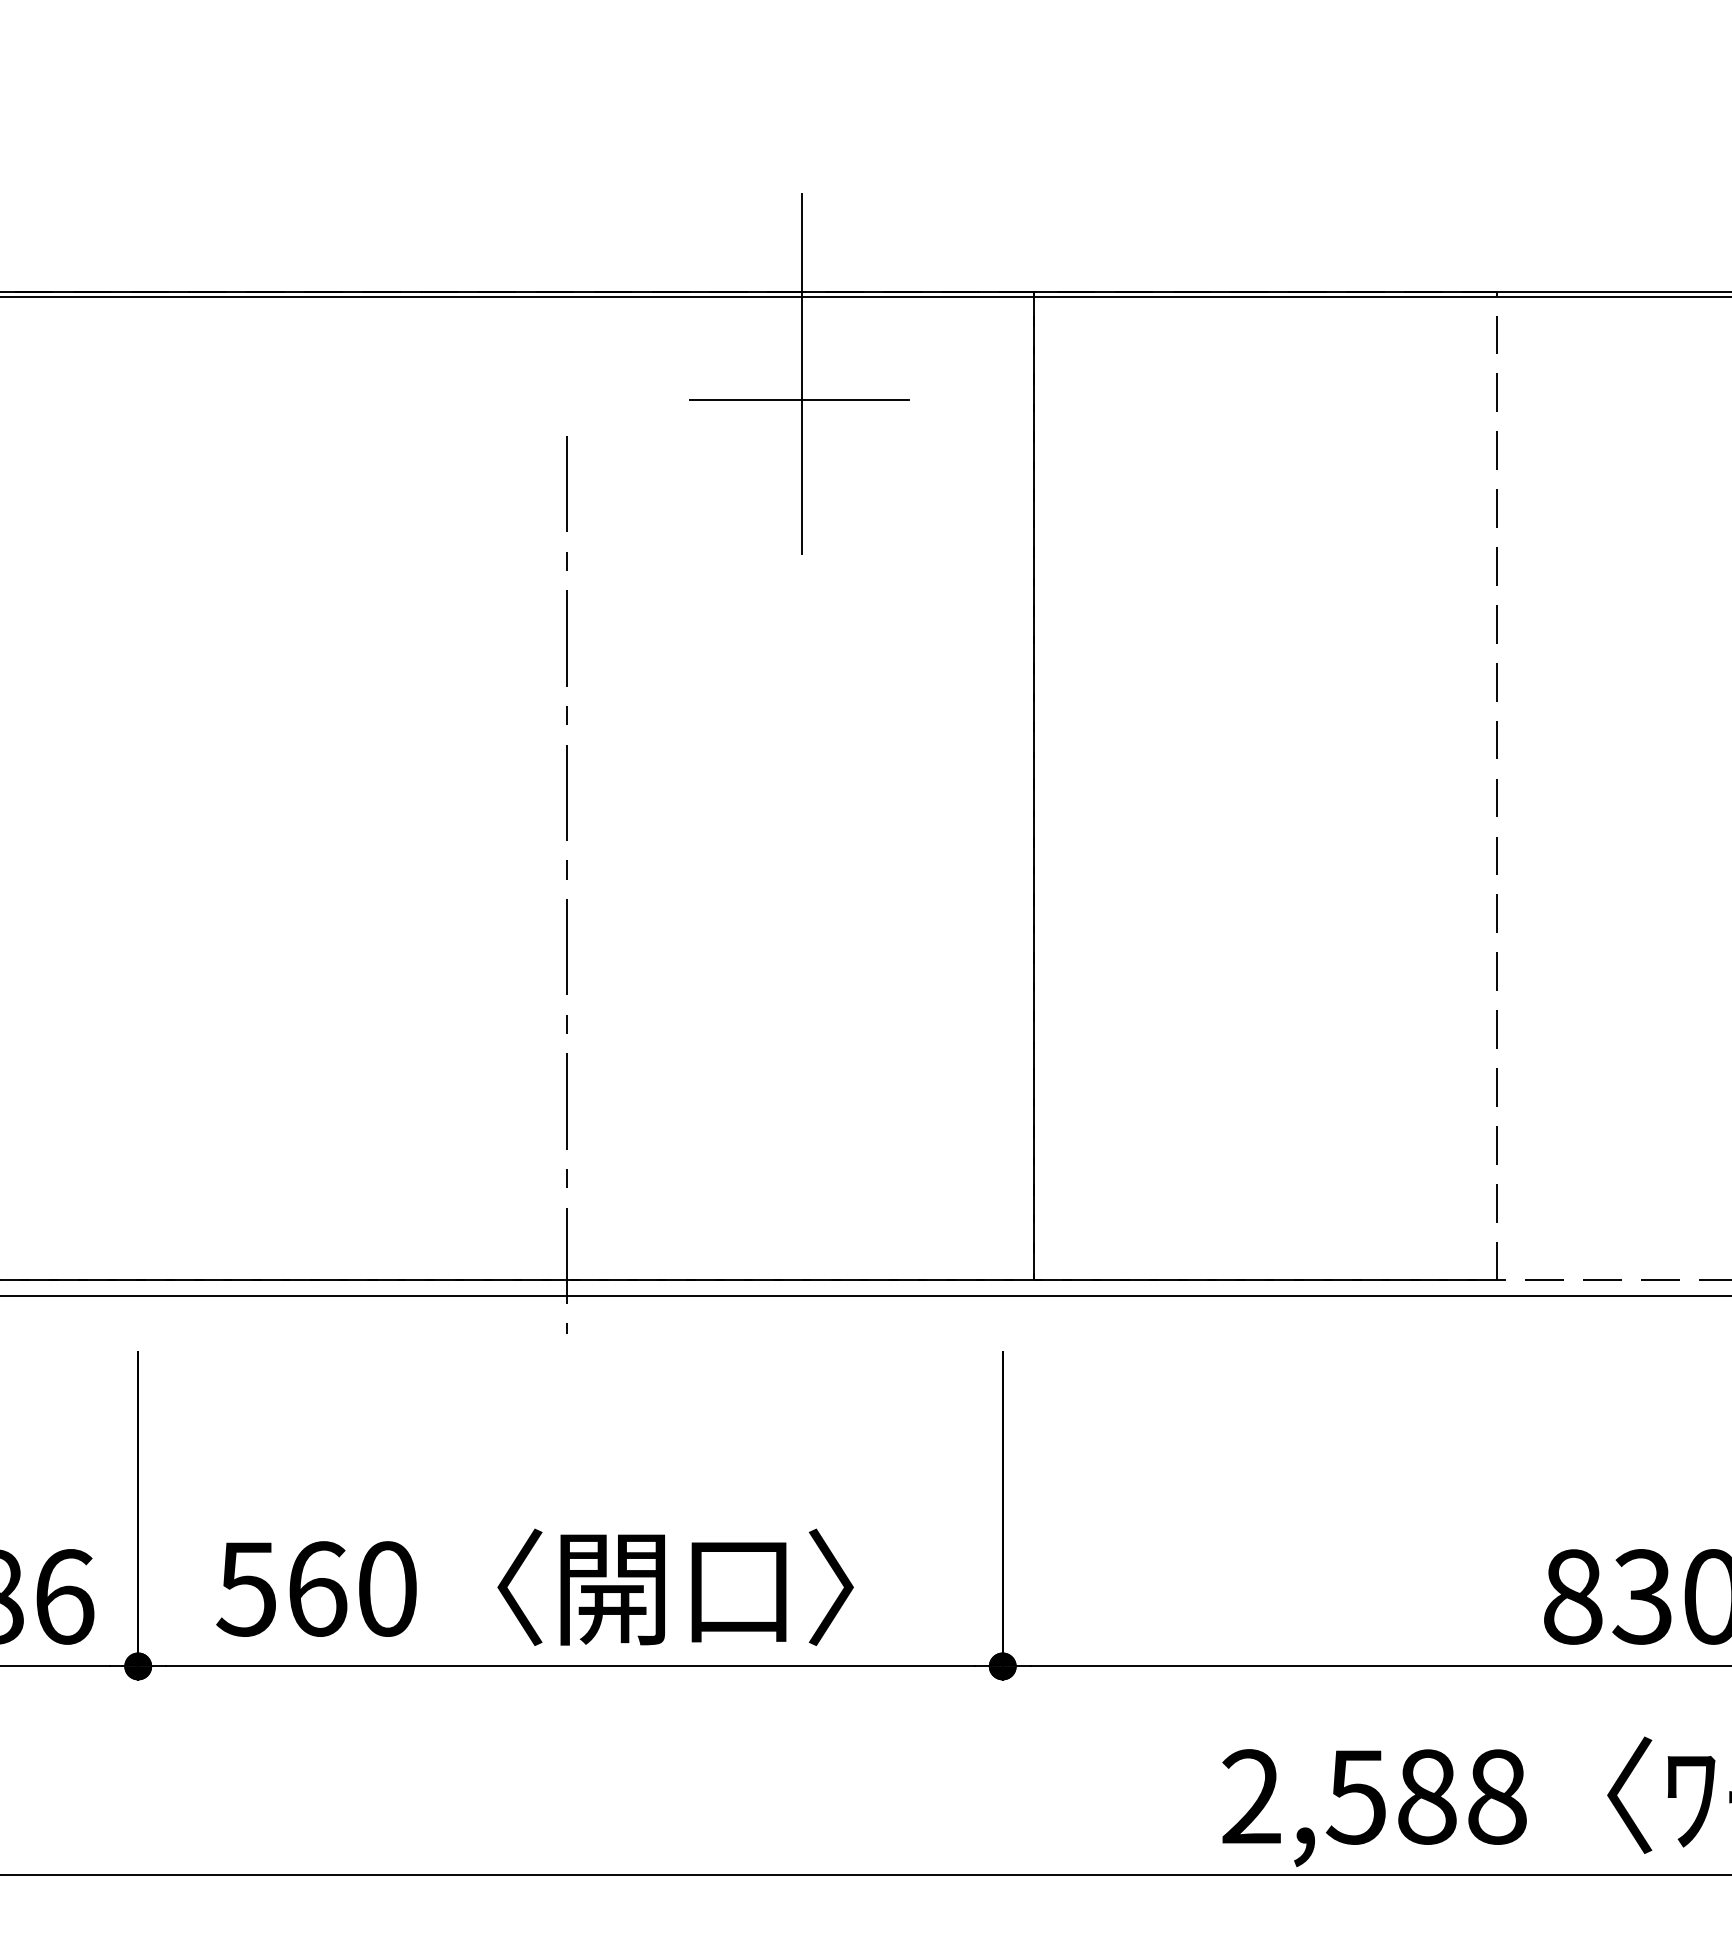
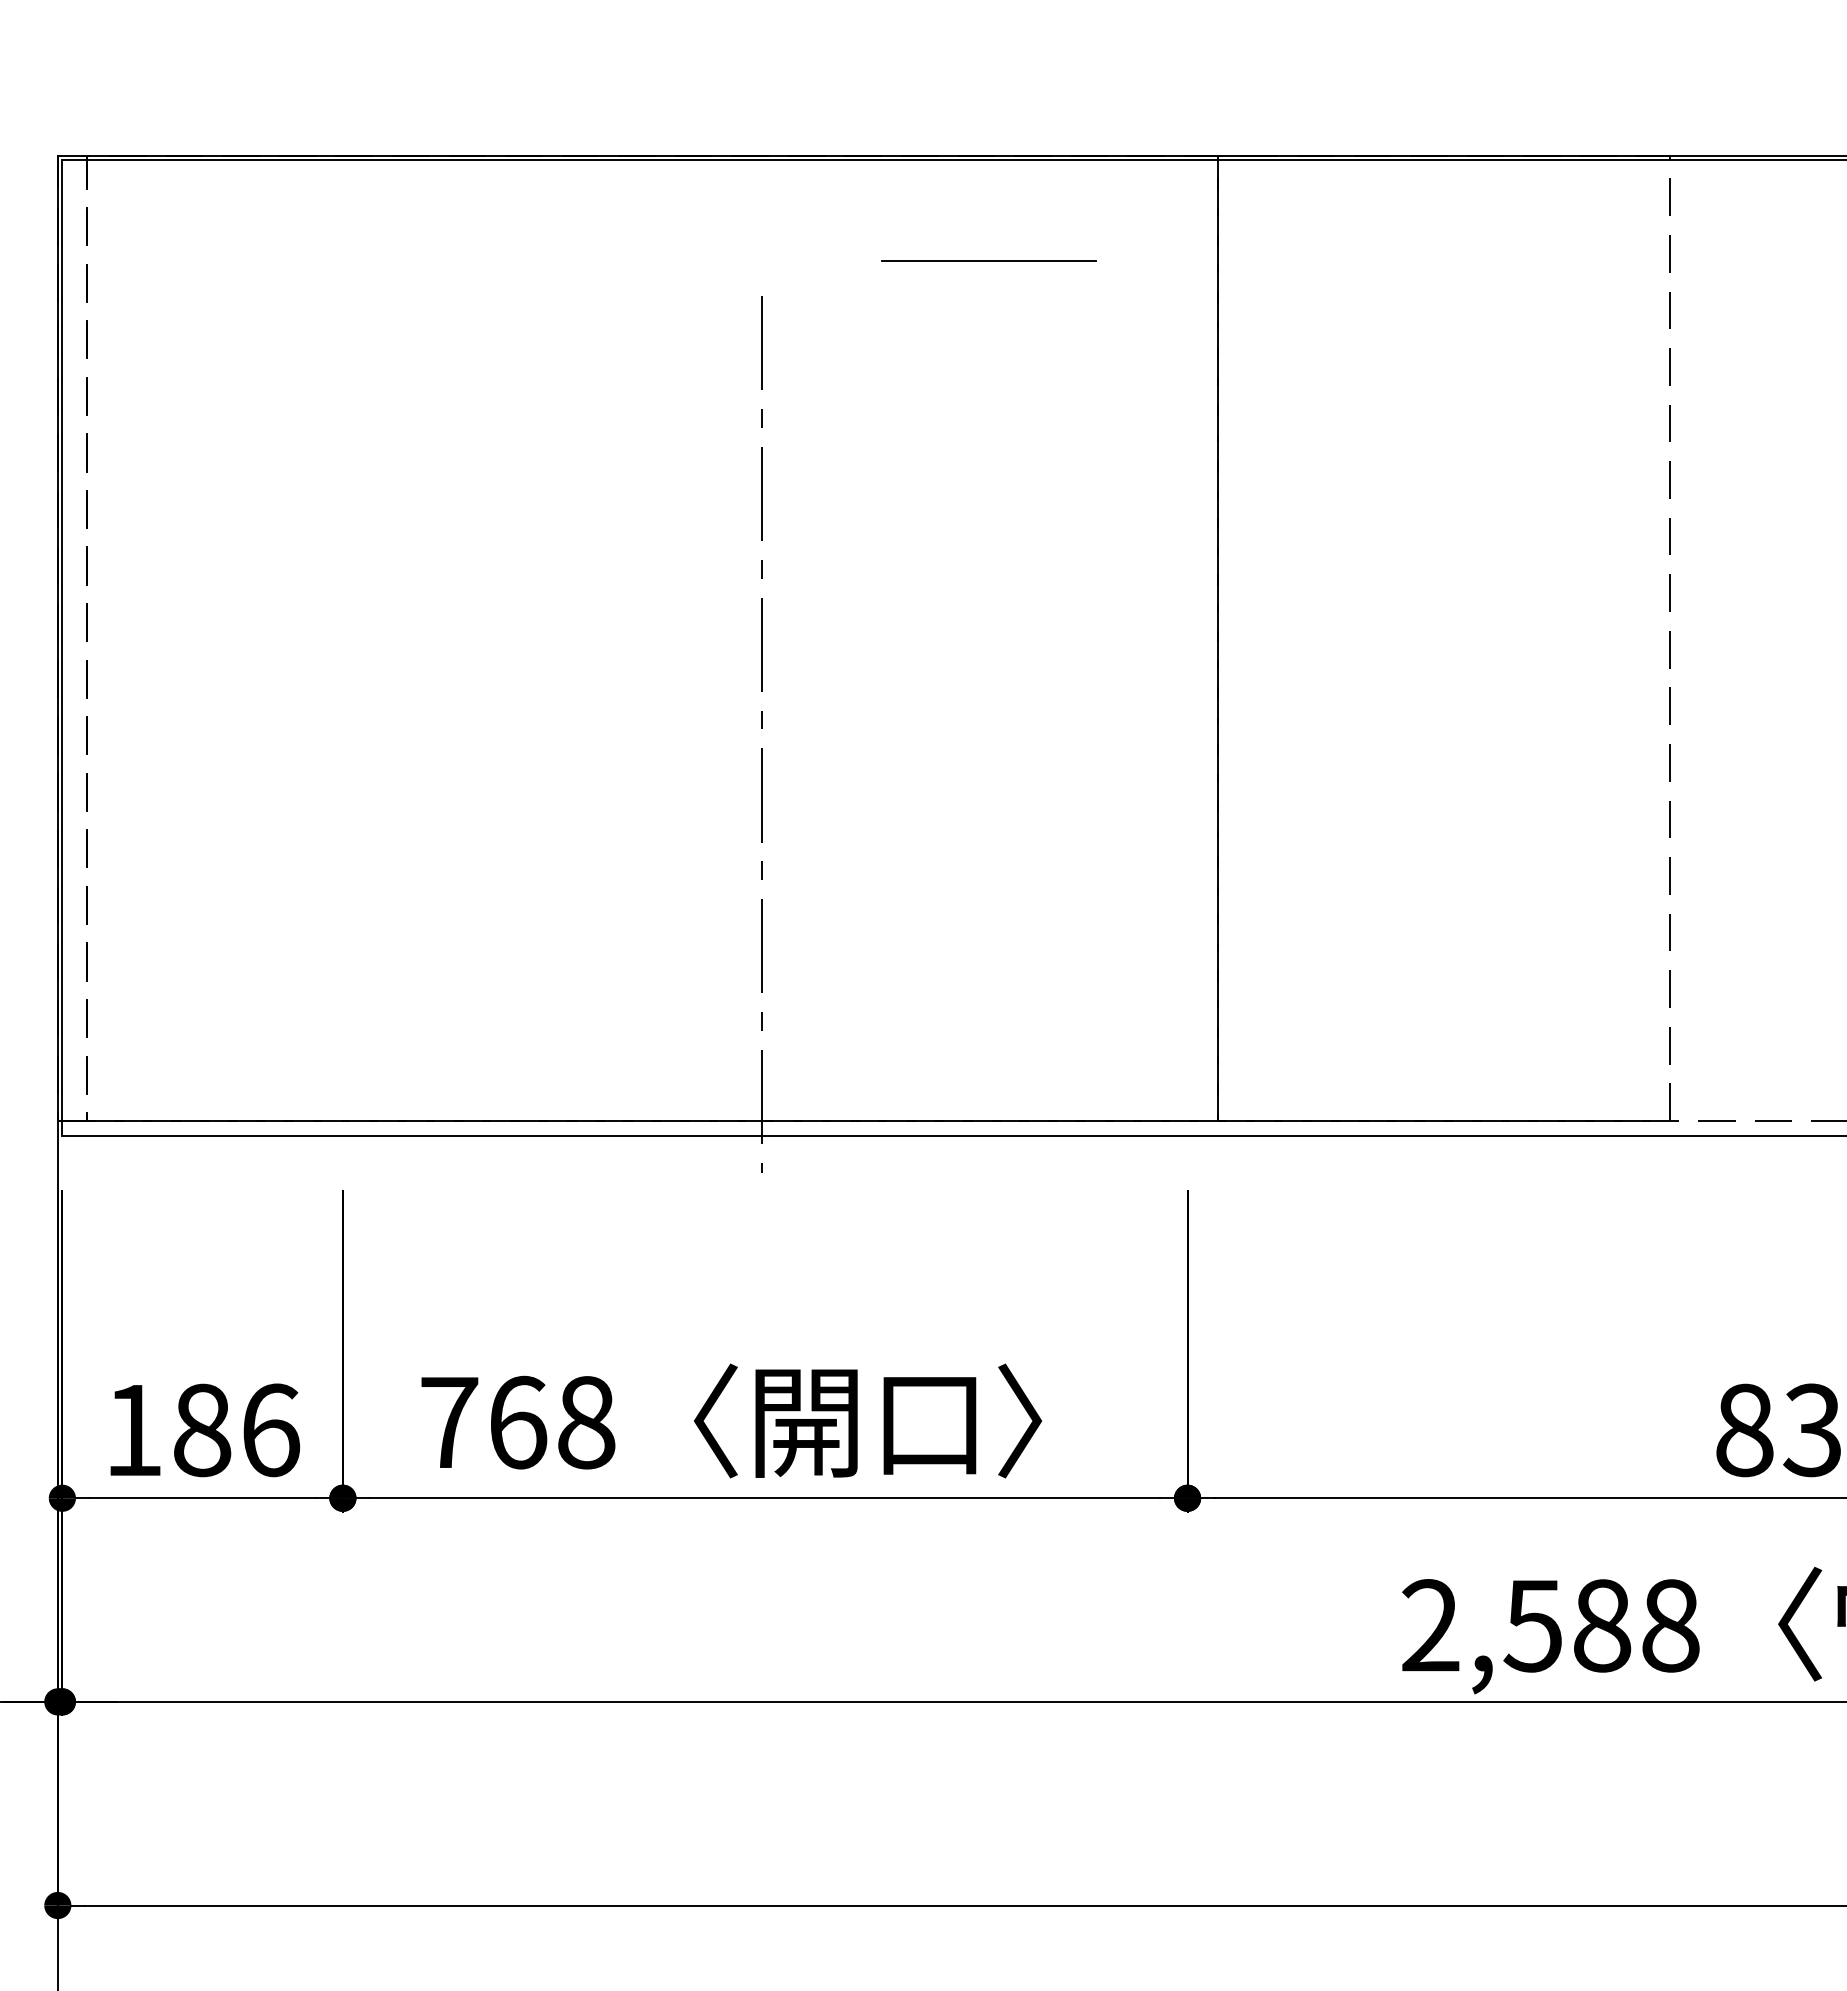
line: (802, 374) -> (991, 235), removed
text: (316, 1588) -> (517, 1422), 560 -> 768

